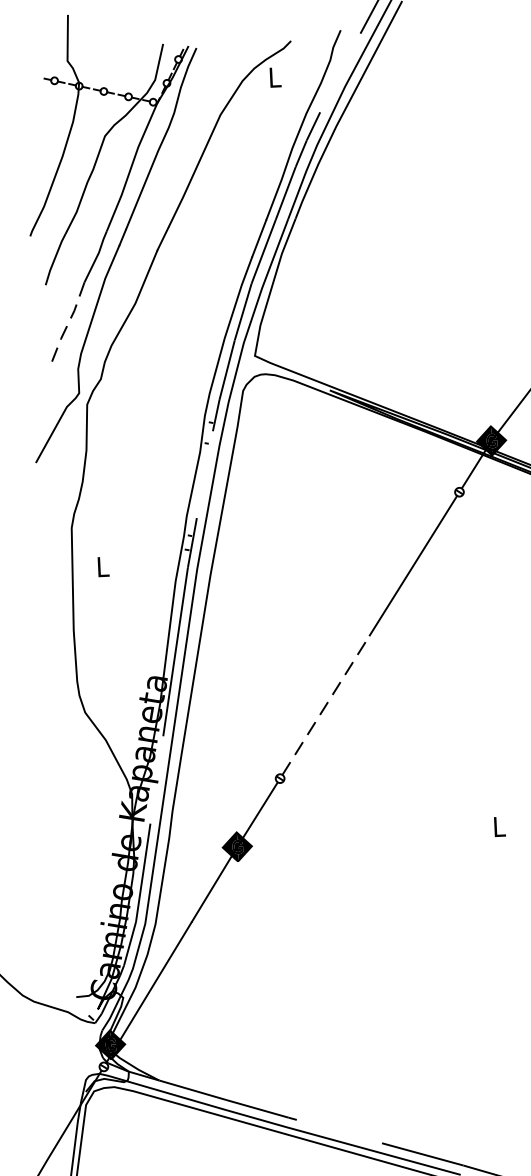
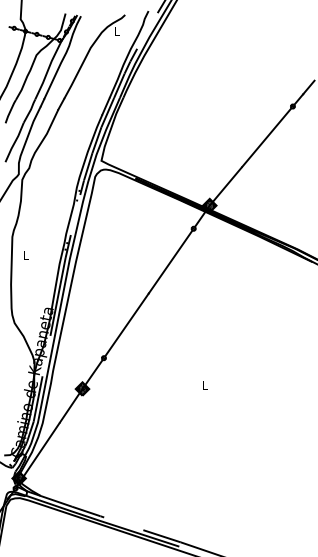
line: (66, 325) -> (14, 142), dashed -> solid
line: (327, 704) -> (127, 324), dashed -> solid

